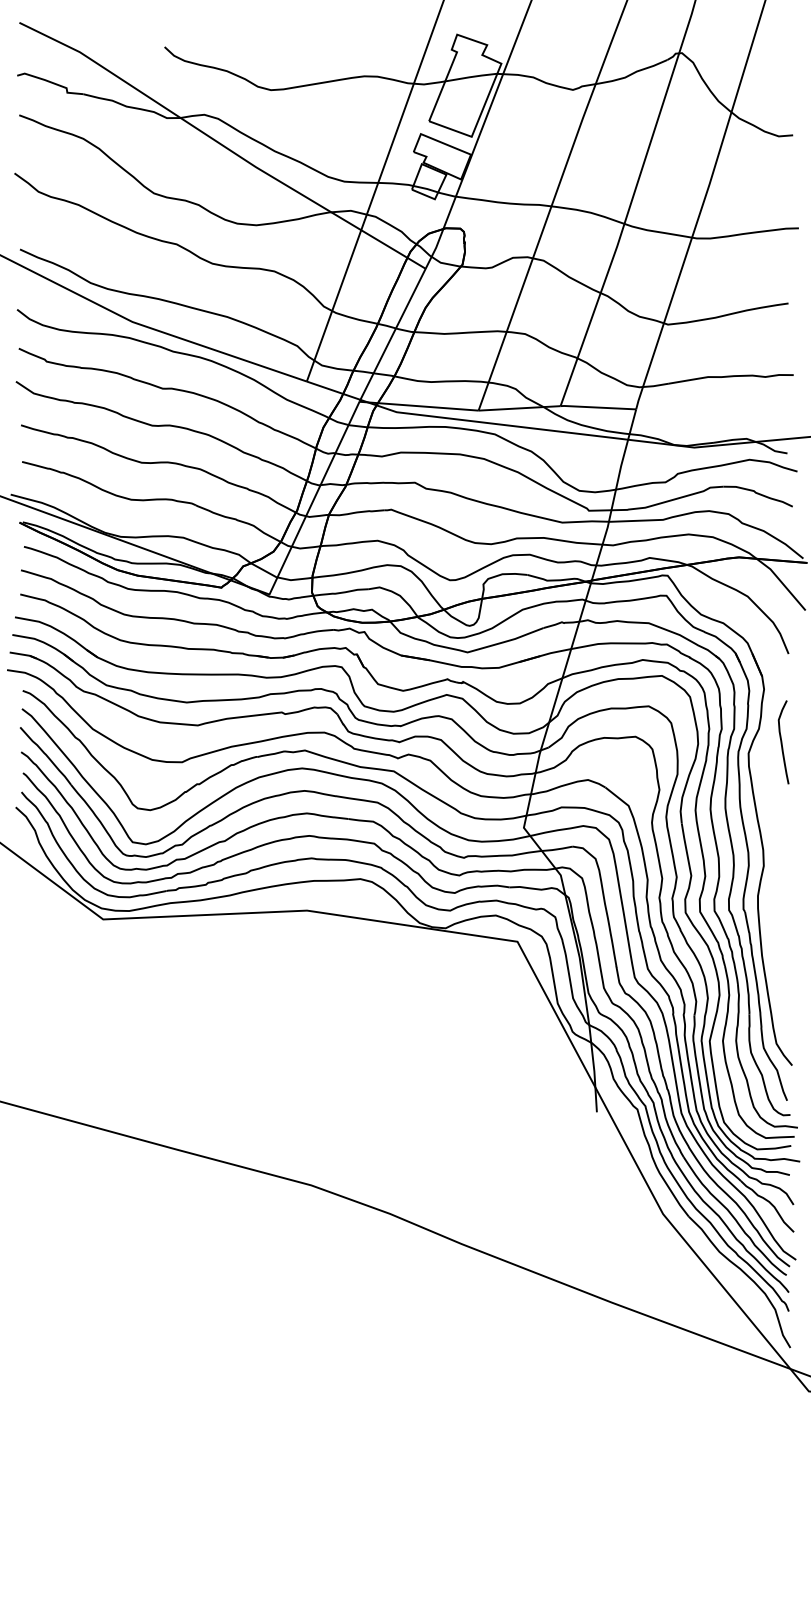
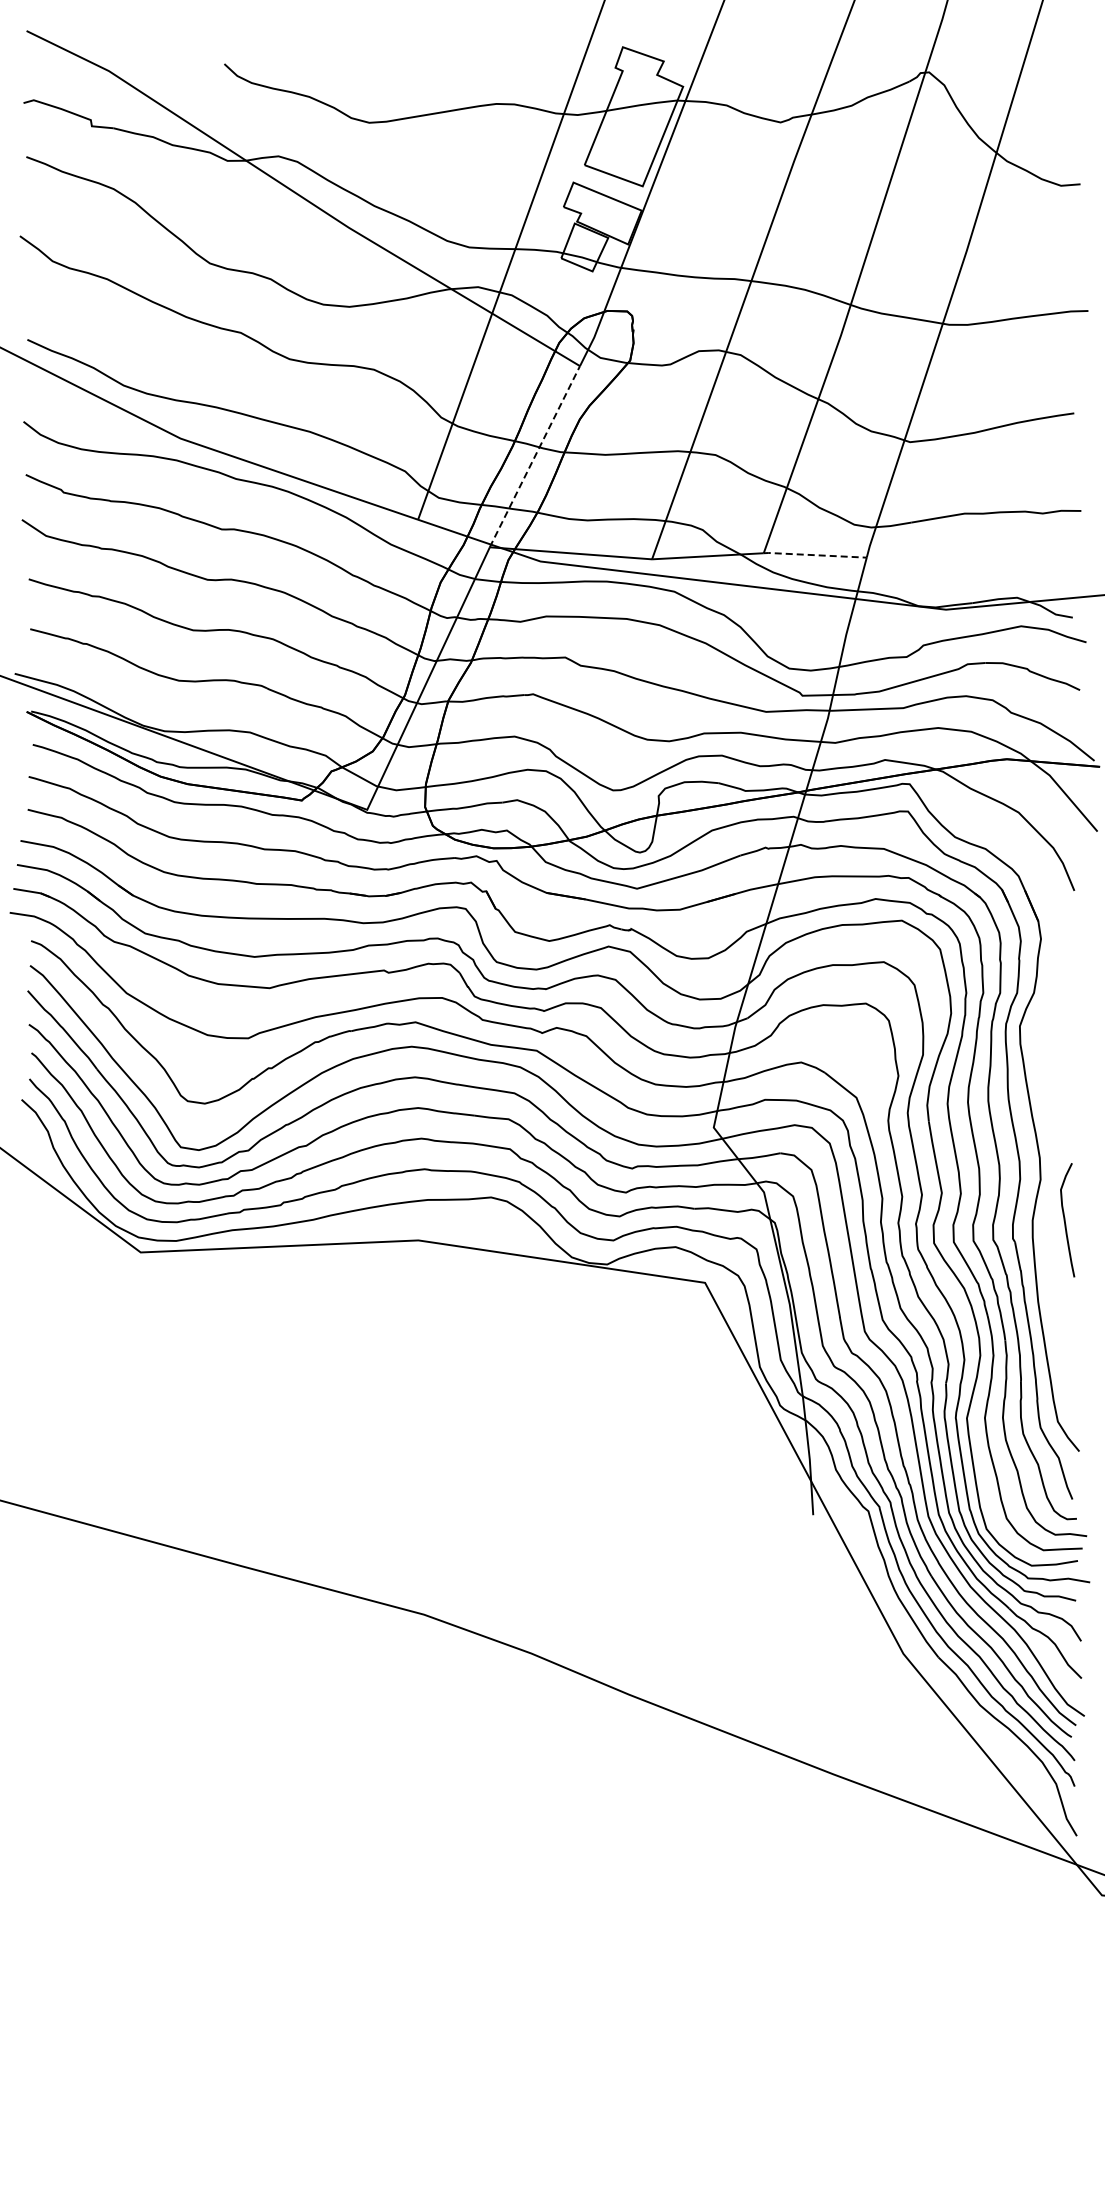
line: (392, 335) -> (534, 457), solid -> dashed
line: (597, 407) -> (814, 555), solid -> dashed
curve: (782, 742) -> (1065, 1220), moved

